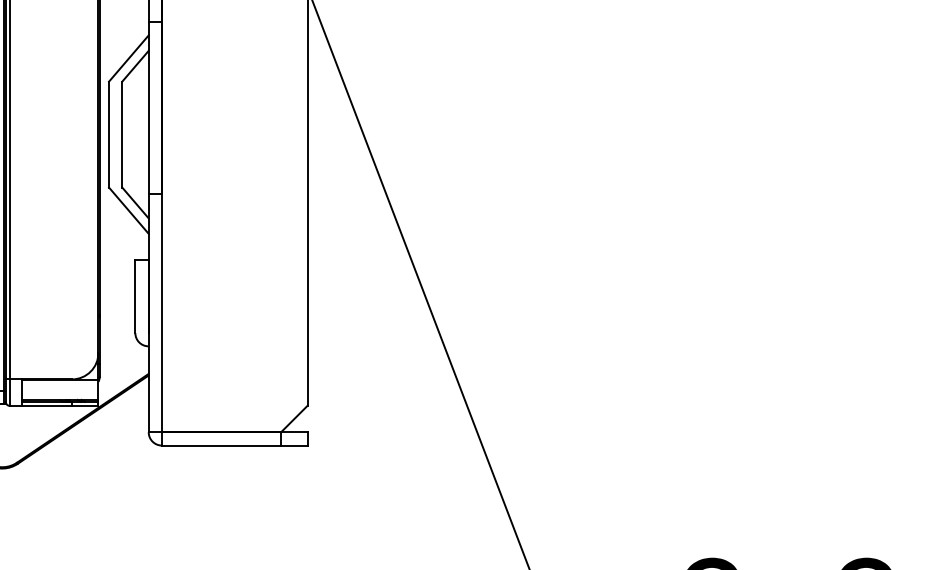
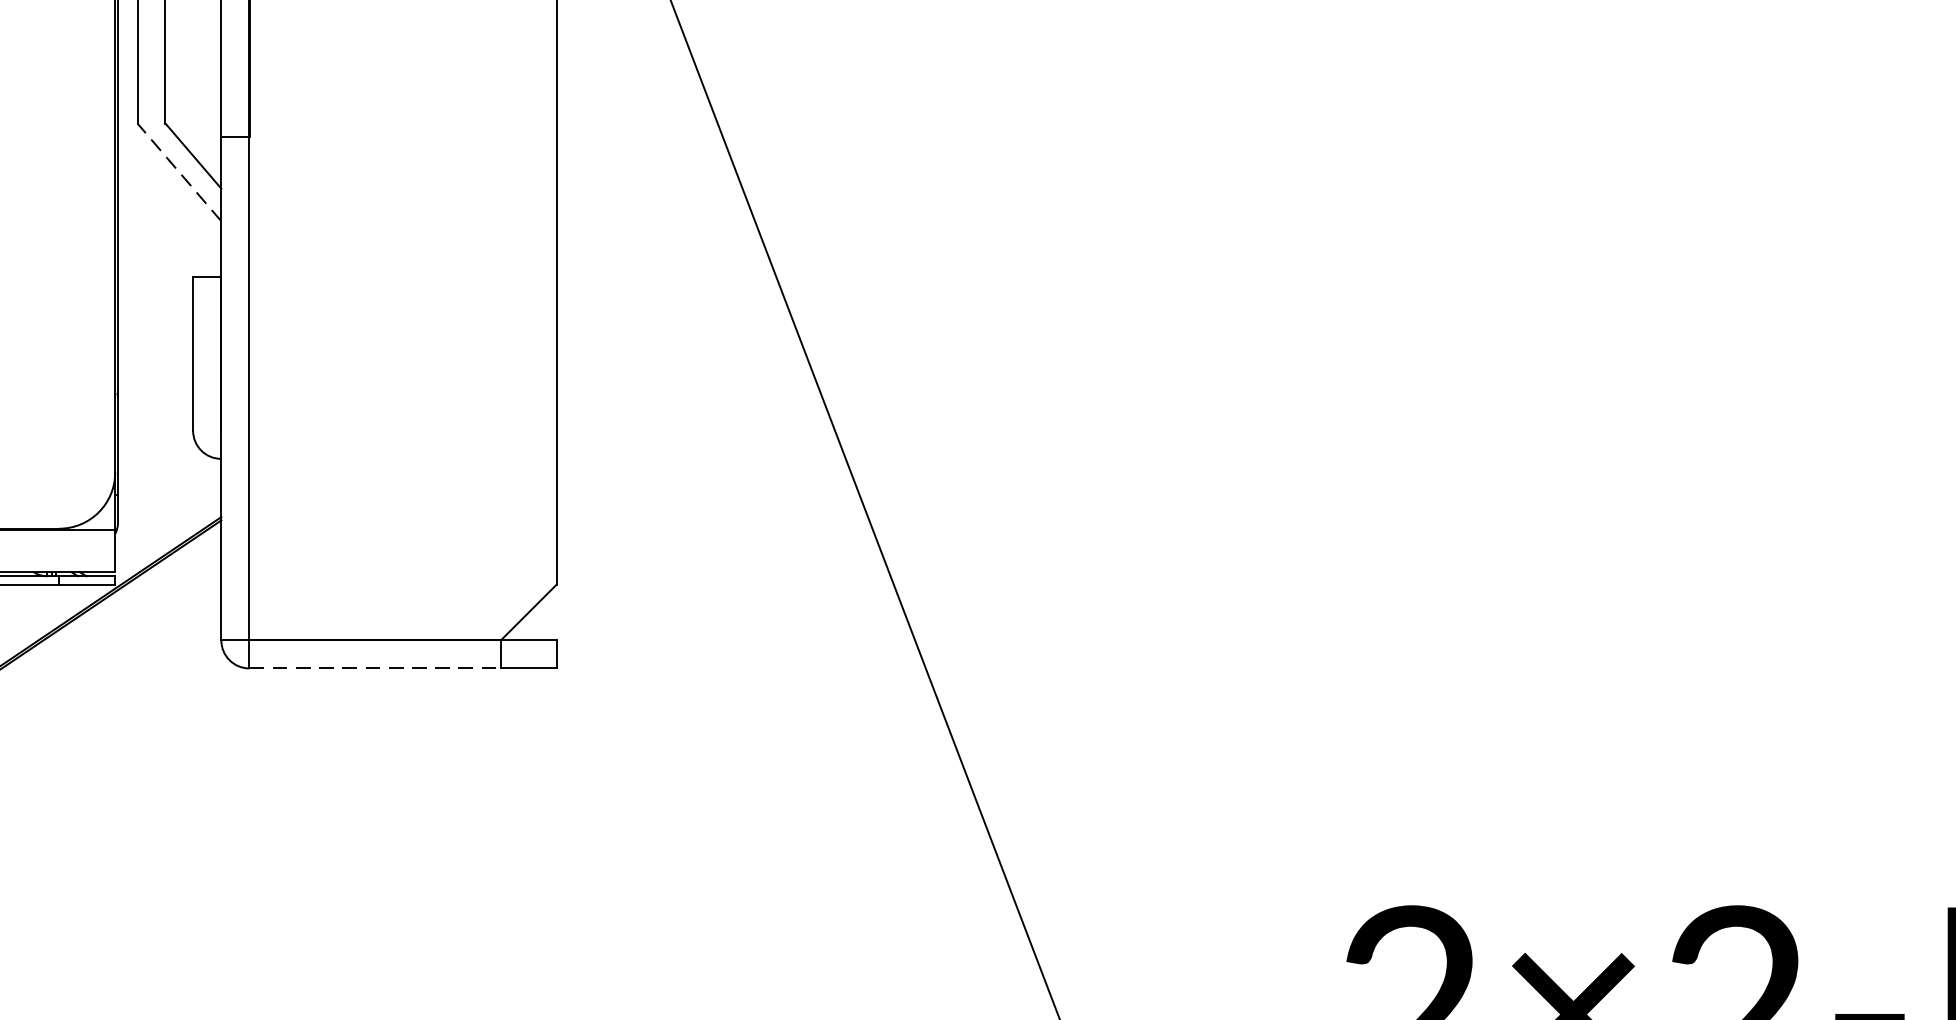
line: (128, 210) -> (178, 171), solid -> dashed
line: (221, 445) -> (375, 668), solid -> dashed

